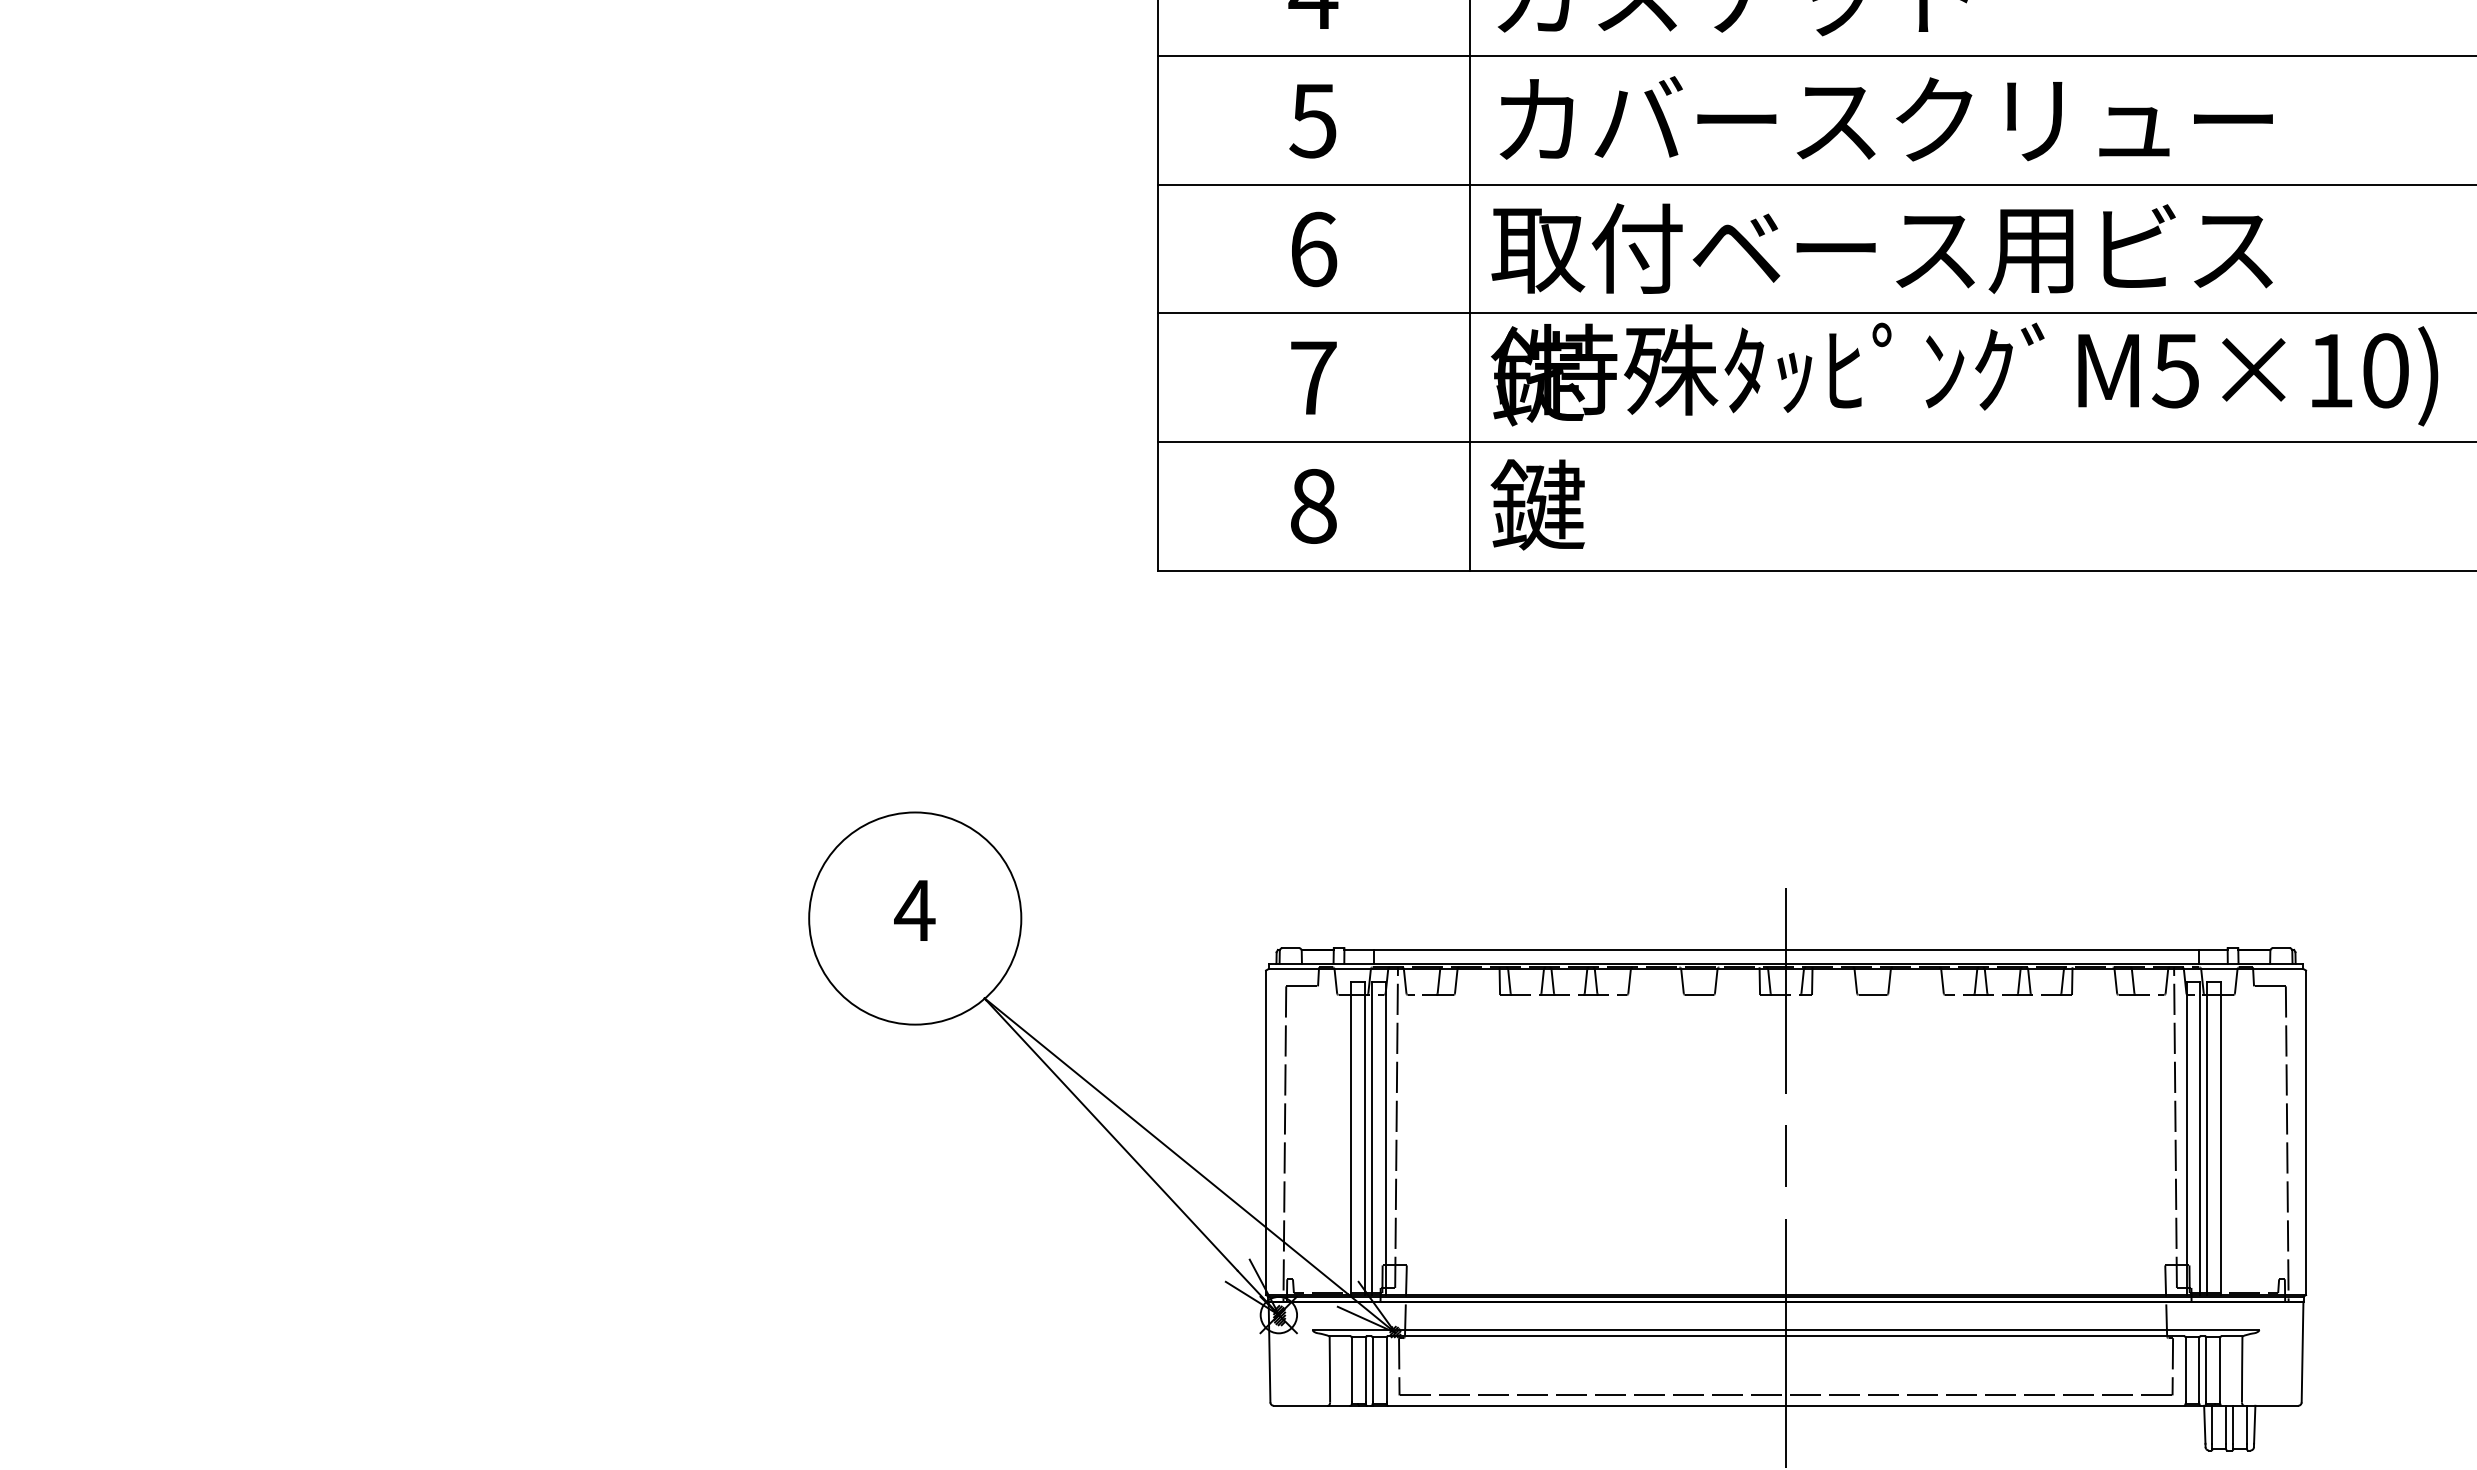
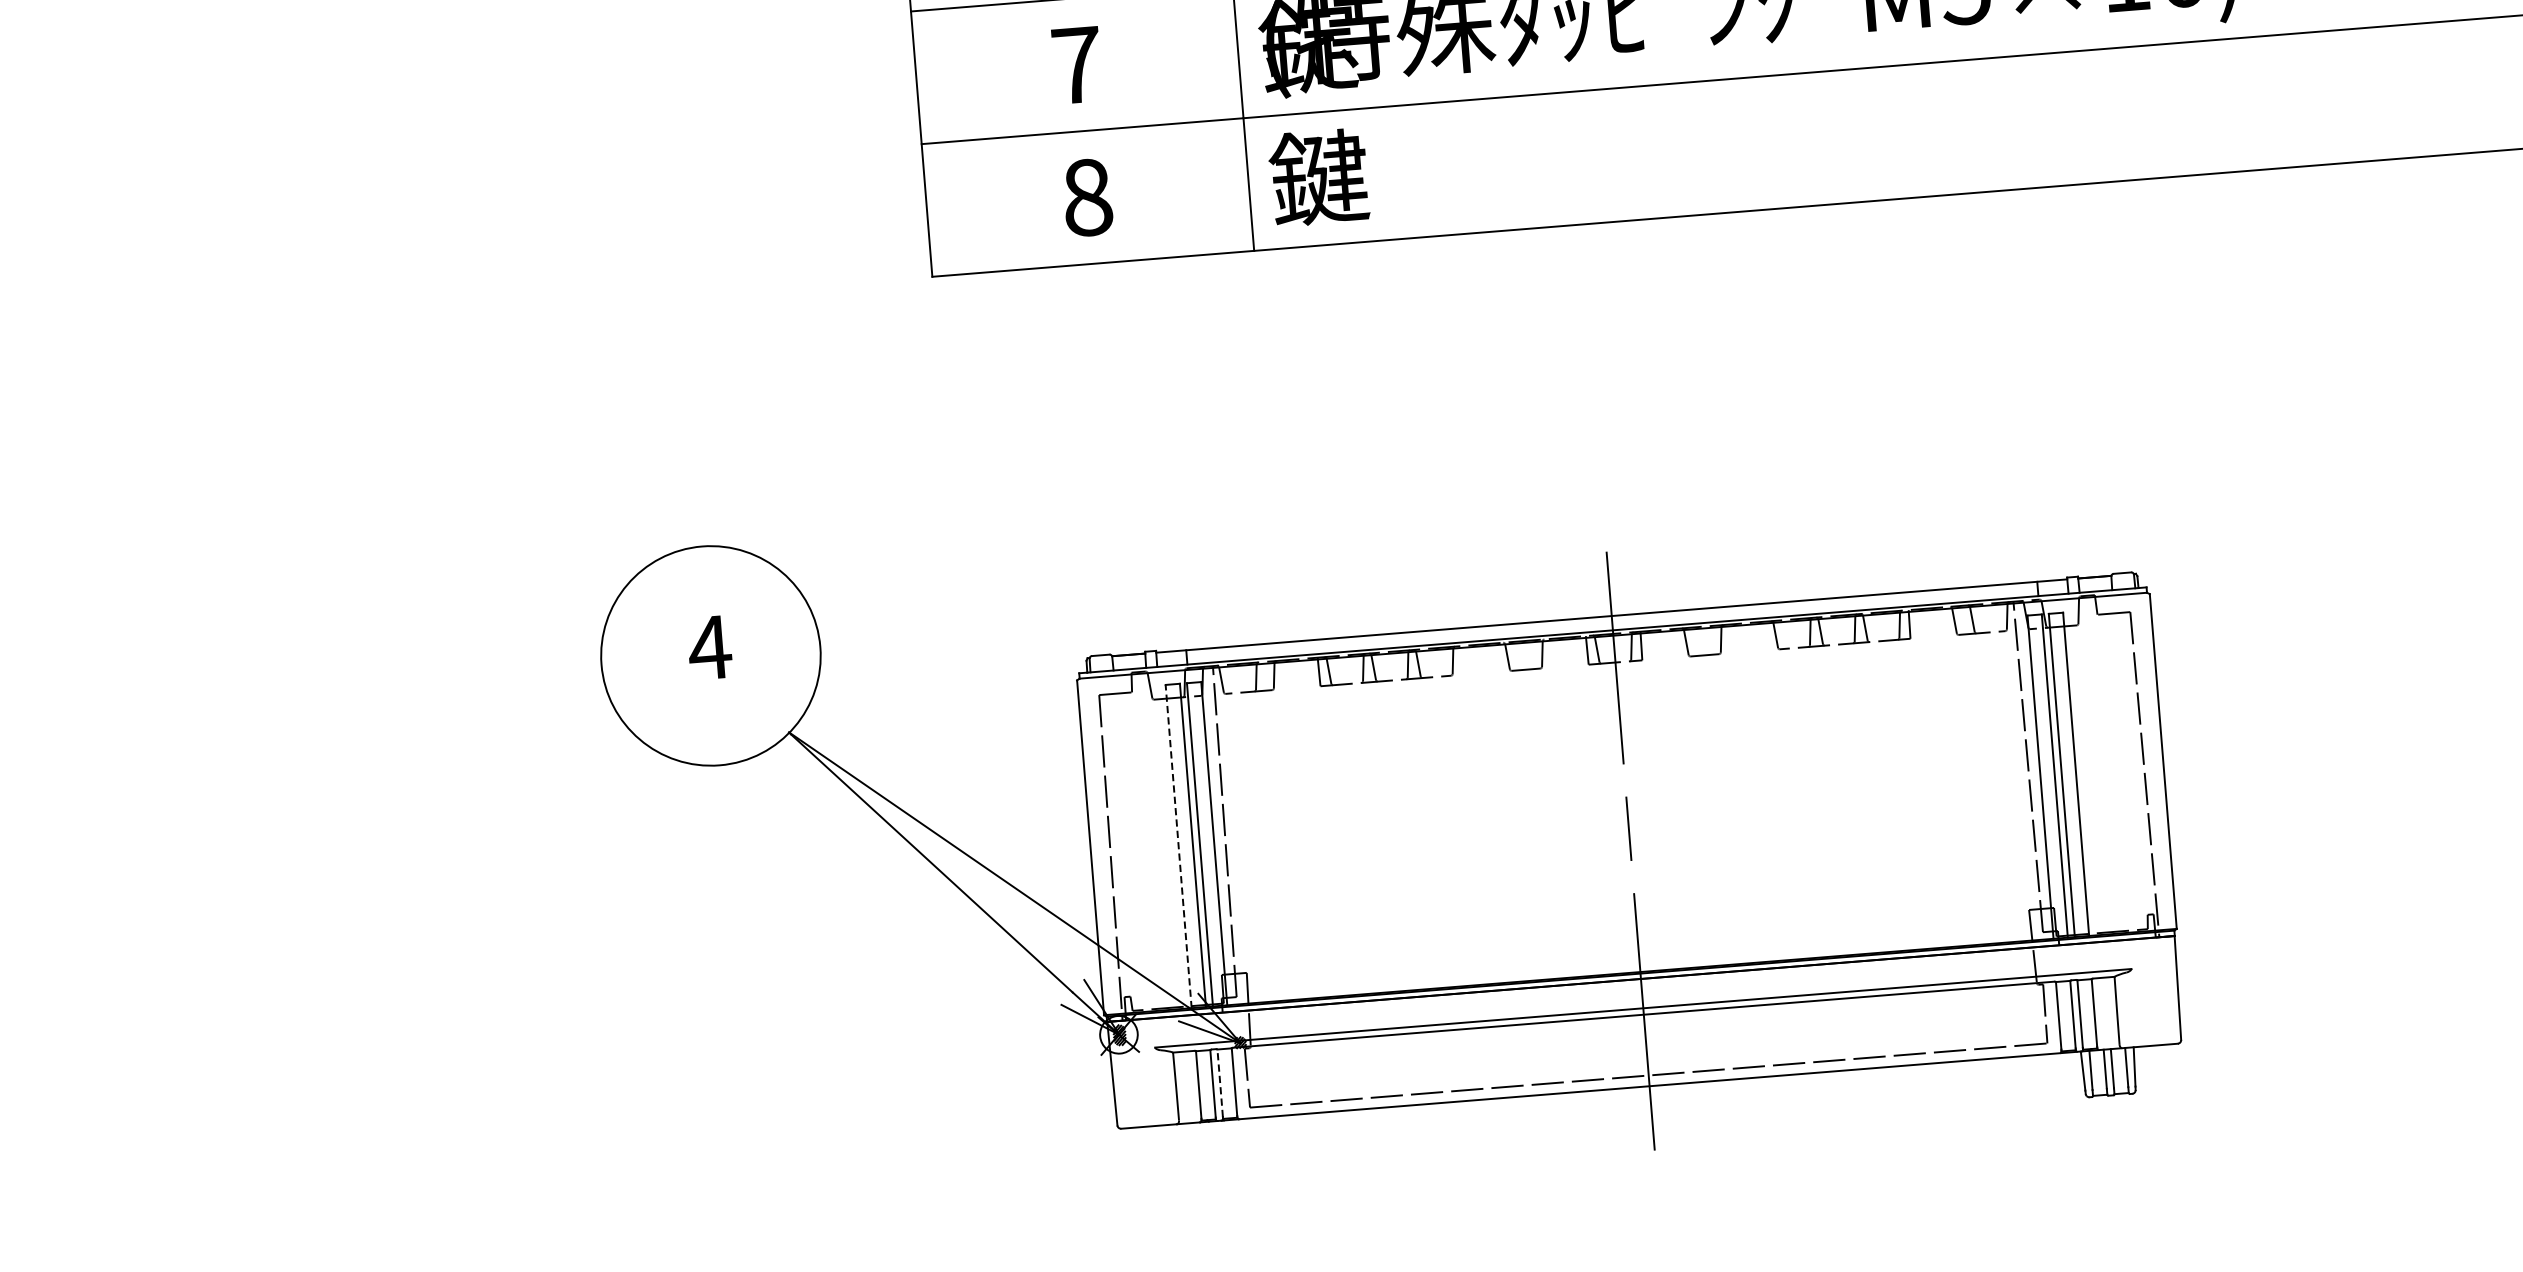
line: (1350, 1138) -> (1178, 846), solid -> dashed
line: (1372, 1369) -> (1220, 1083), solid -> dashed

